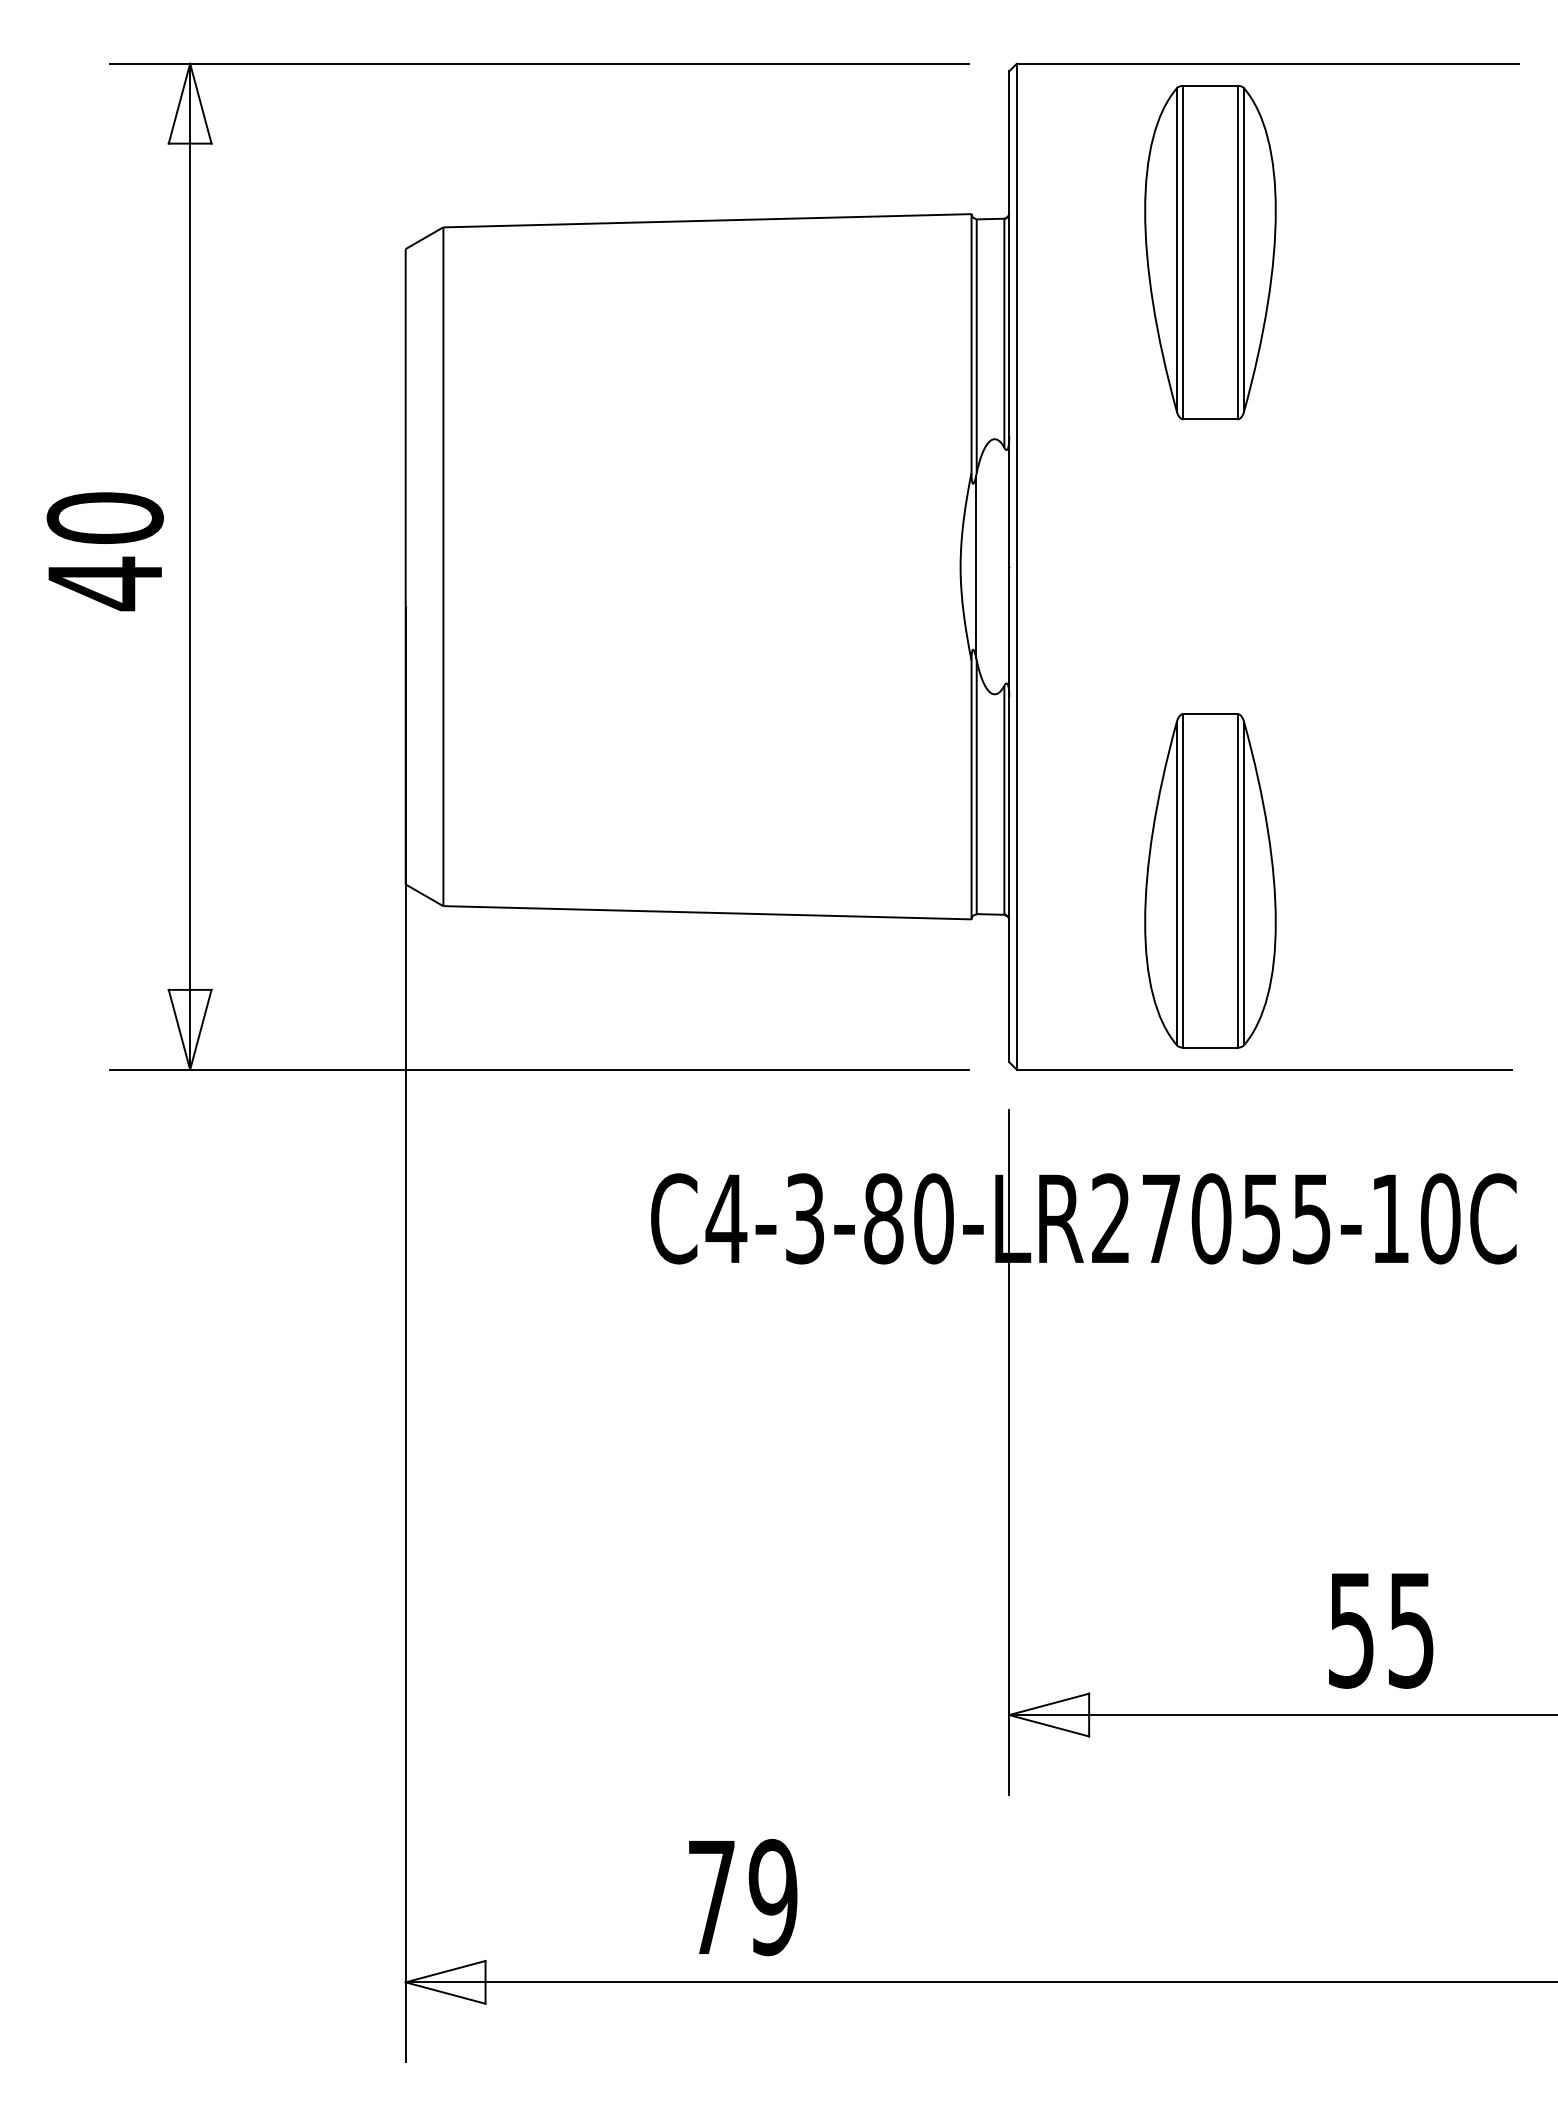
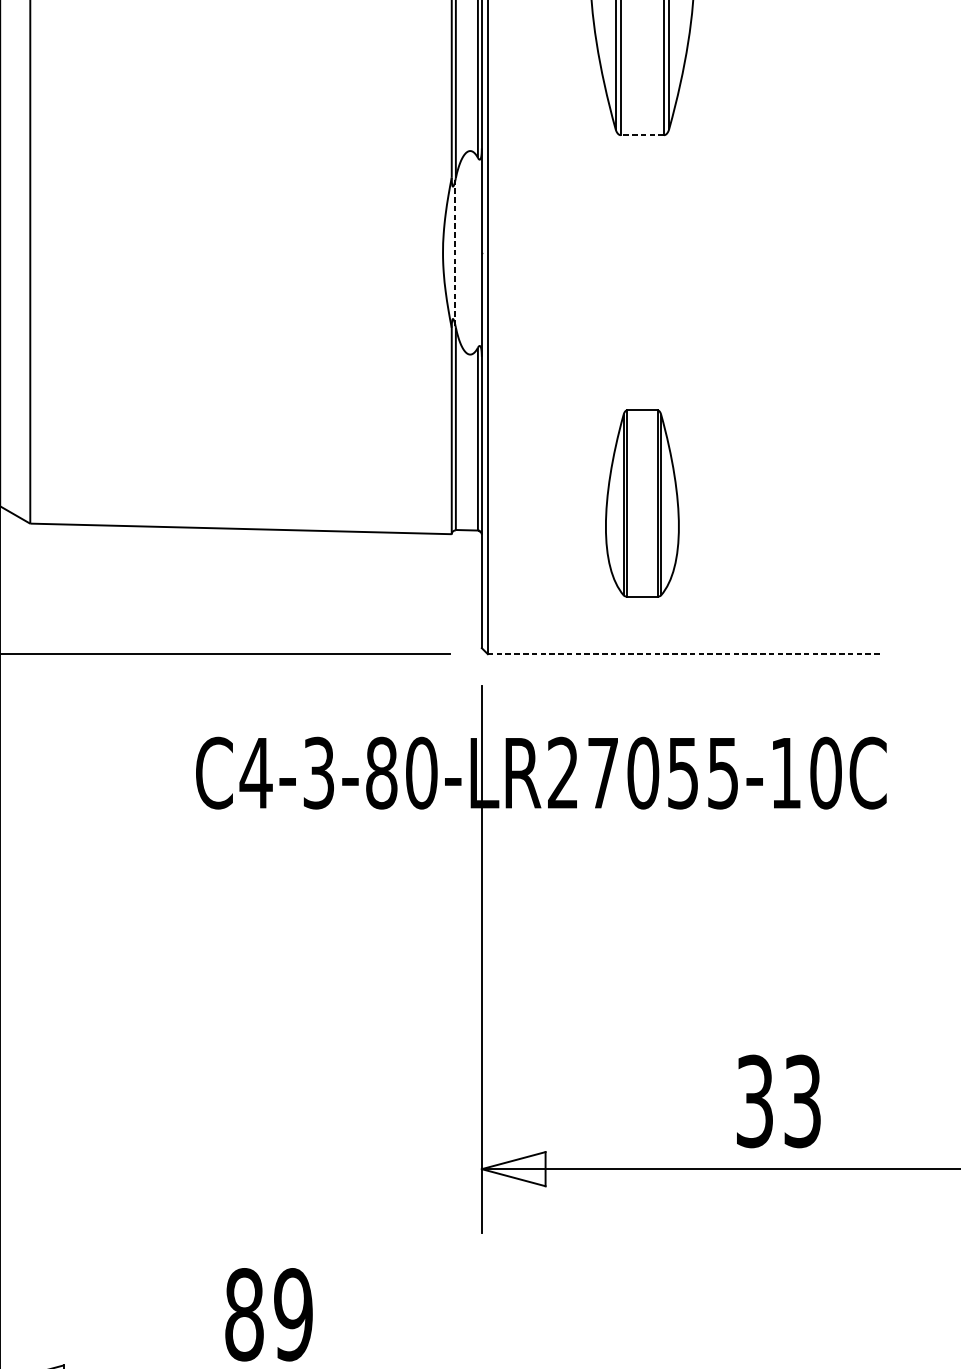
line: (1209, 419) -> (641, 135), solid -> dashed
line: (976, 566) -> (455, 252), solid -> dashed
part: (1210, 880) -> (642, 503), size x0.7
line: (1264, 1069) -> (685, 654), solid -> dashed
text: (1381, 1629) -> (778, 1100), 55 -> 33
text: (711, 1897) -> (244, 1314), 79 -> 89

